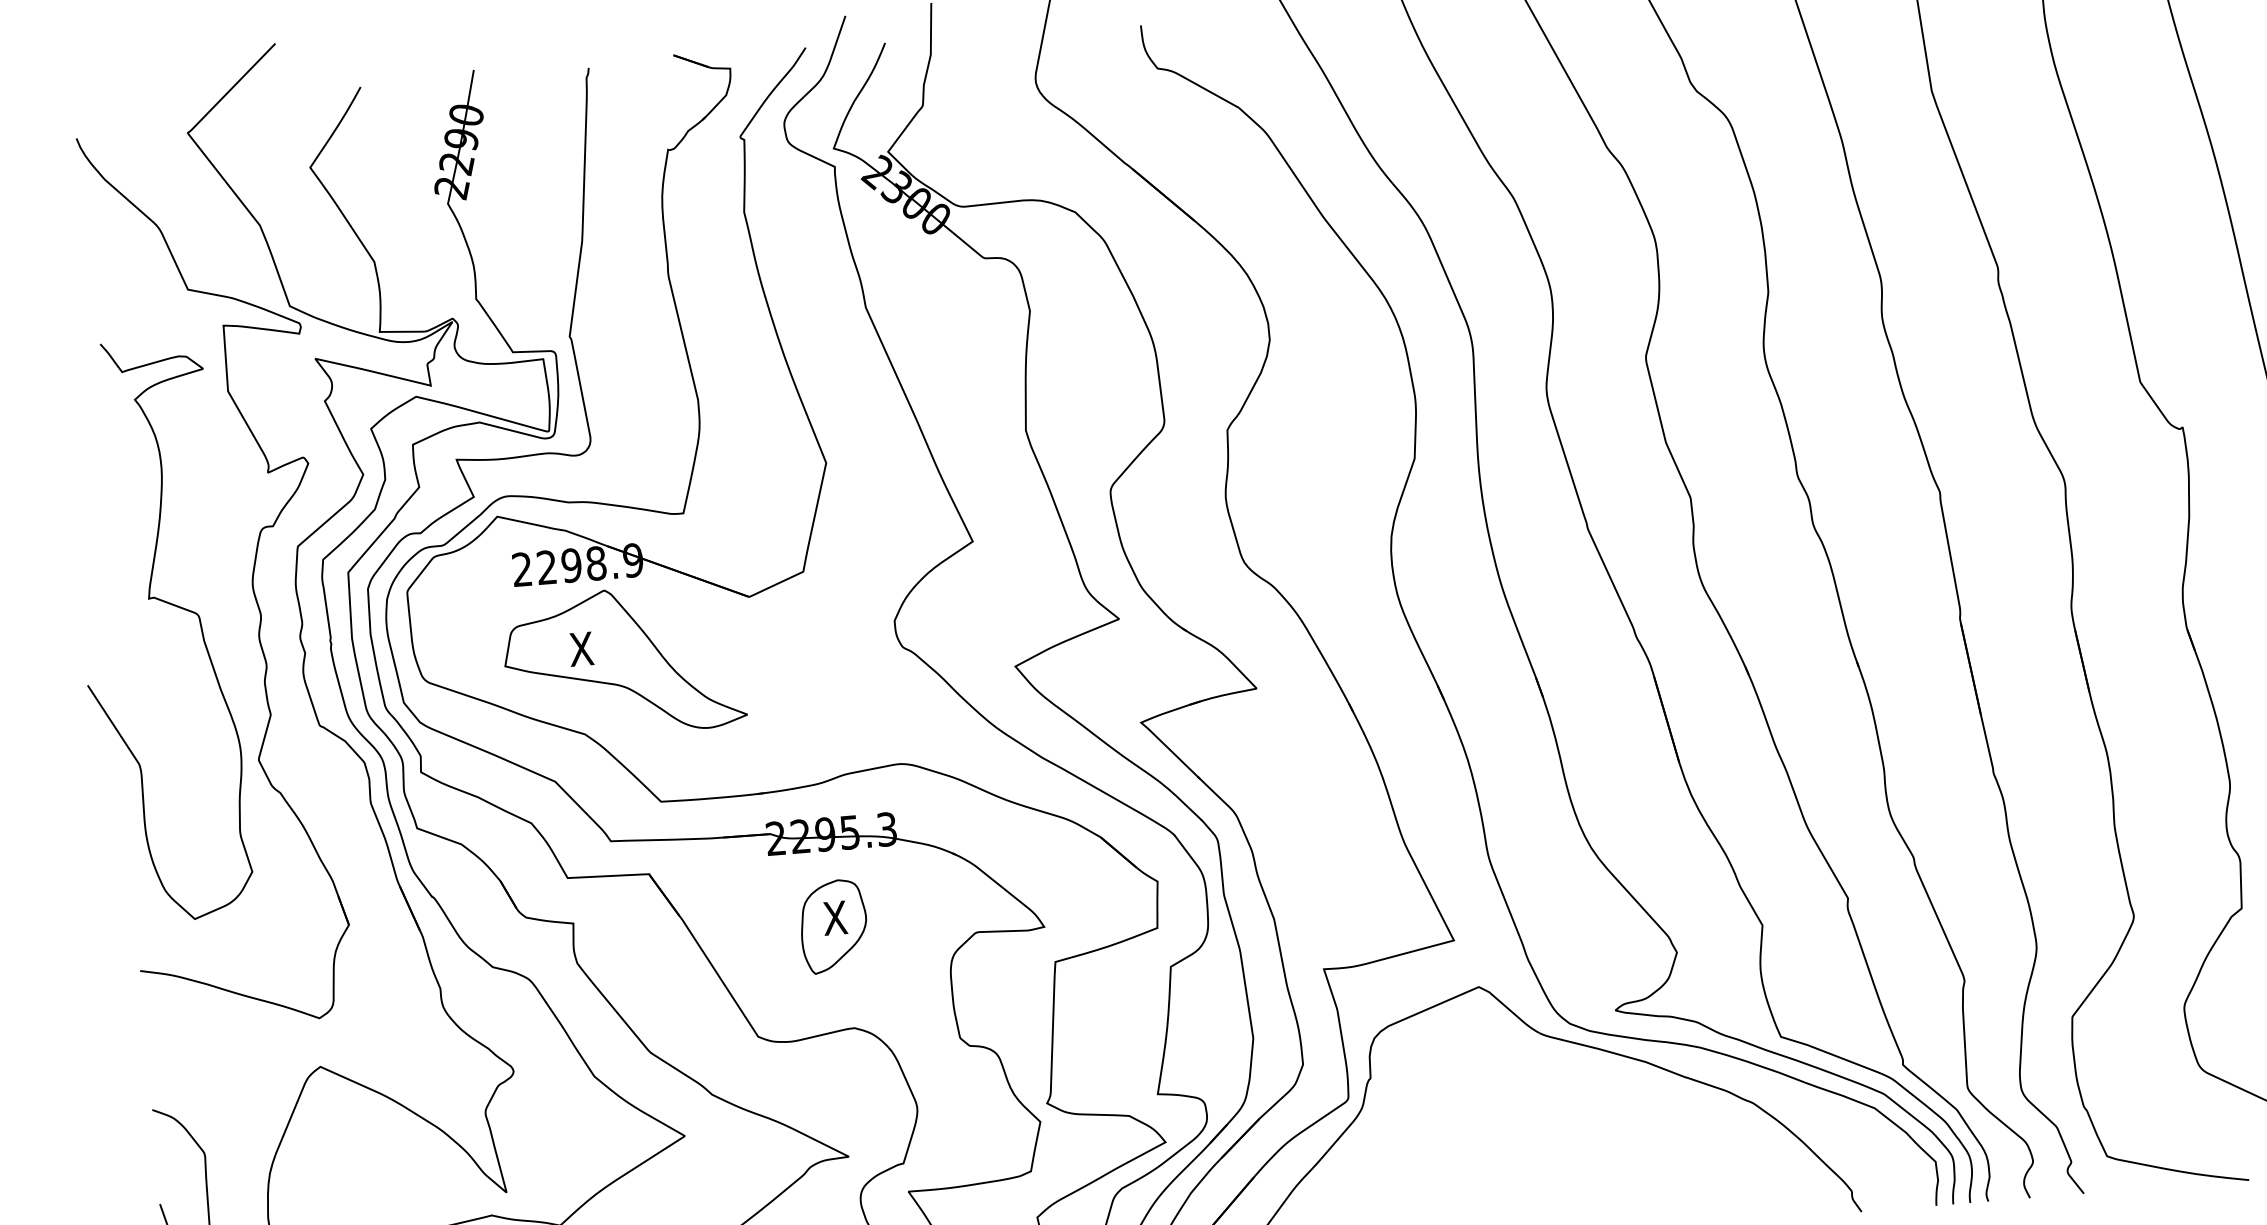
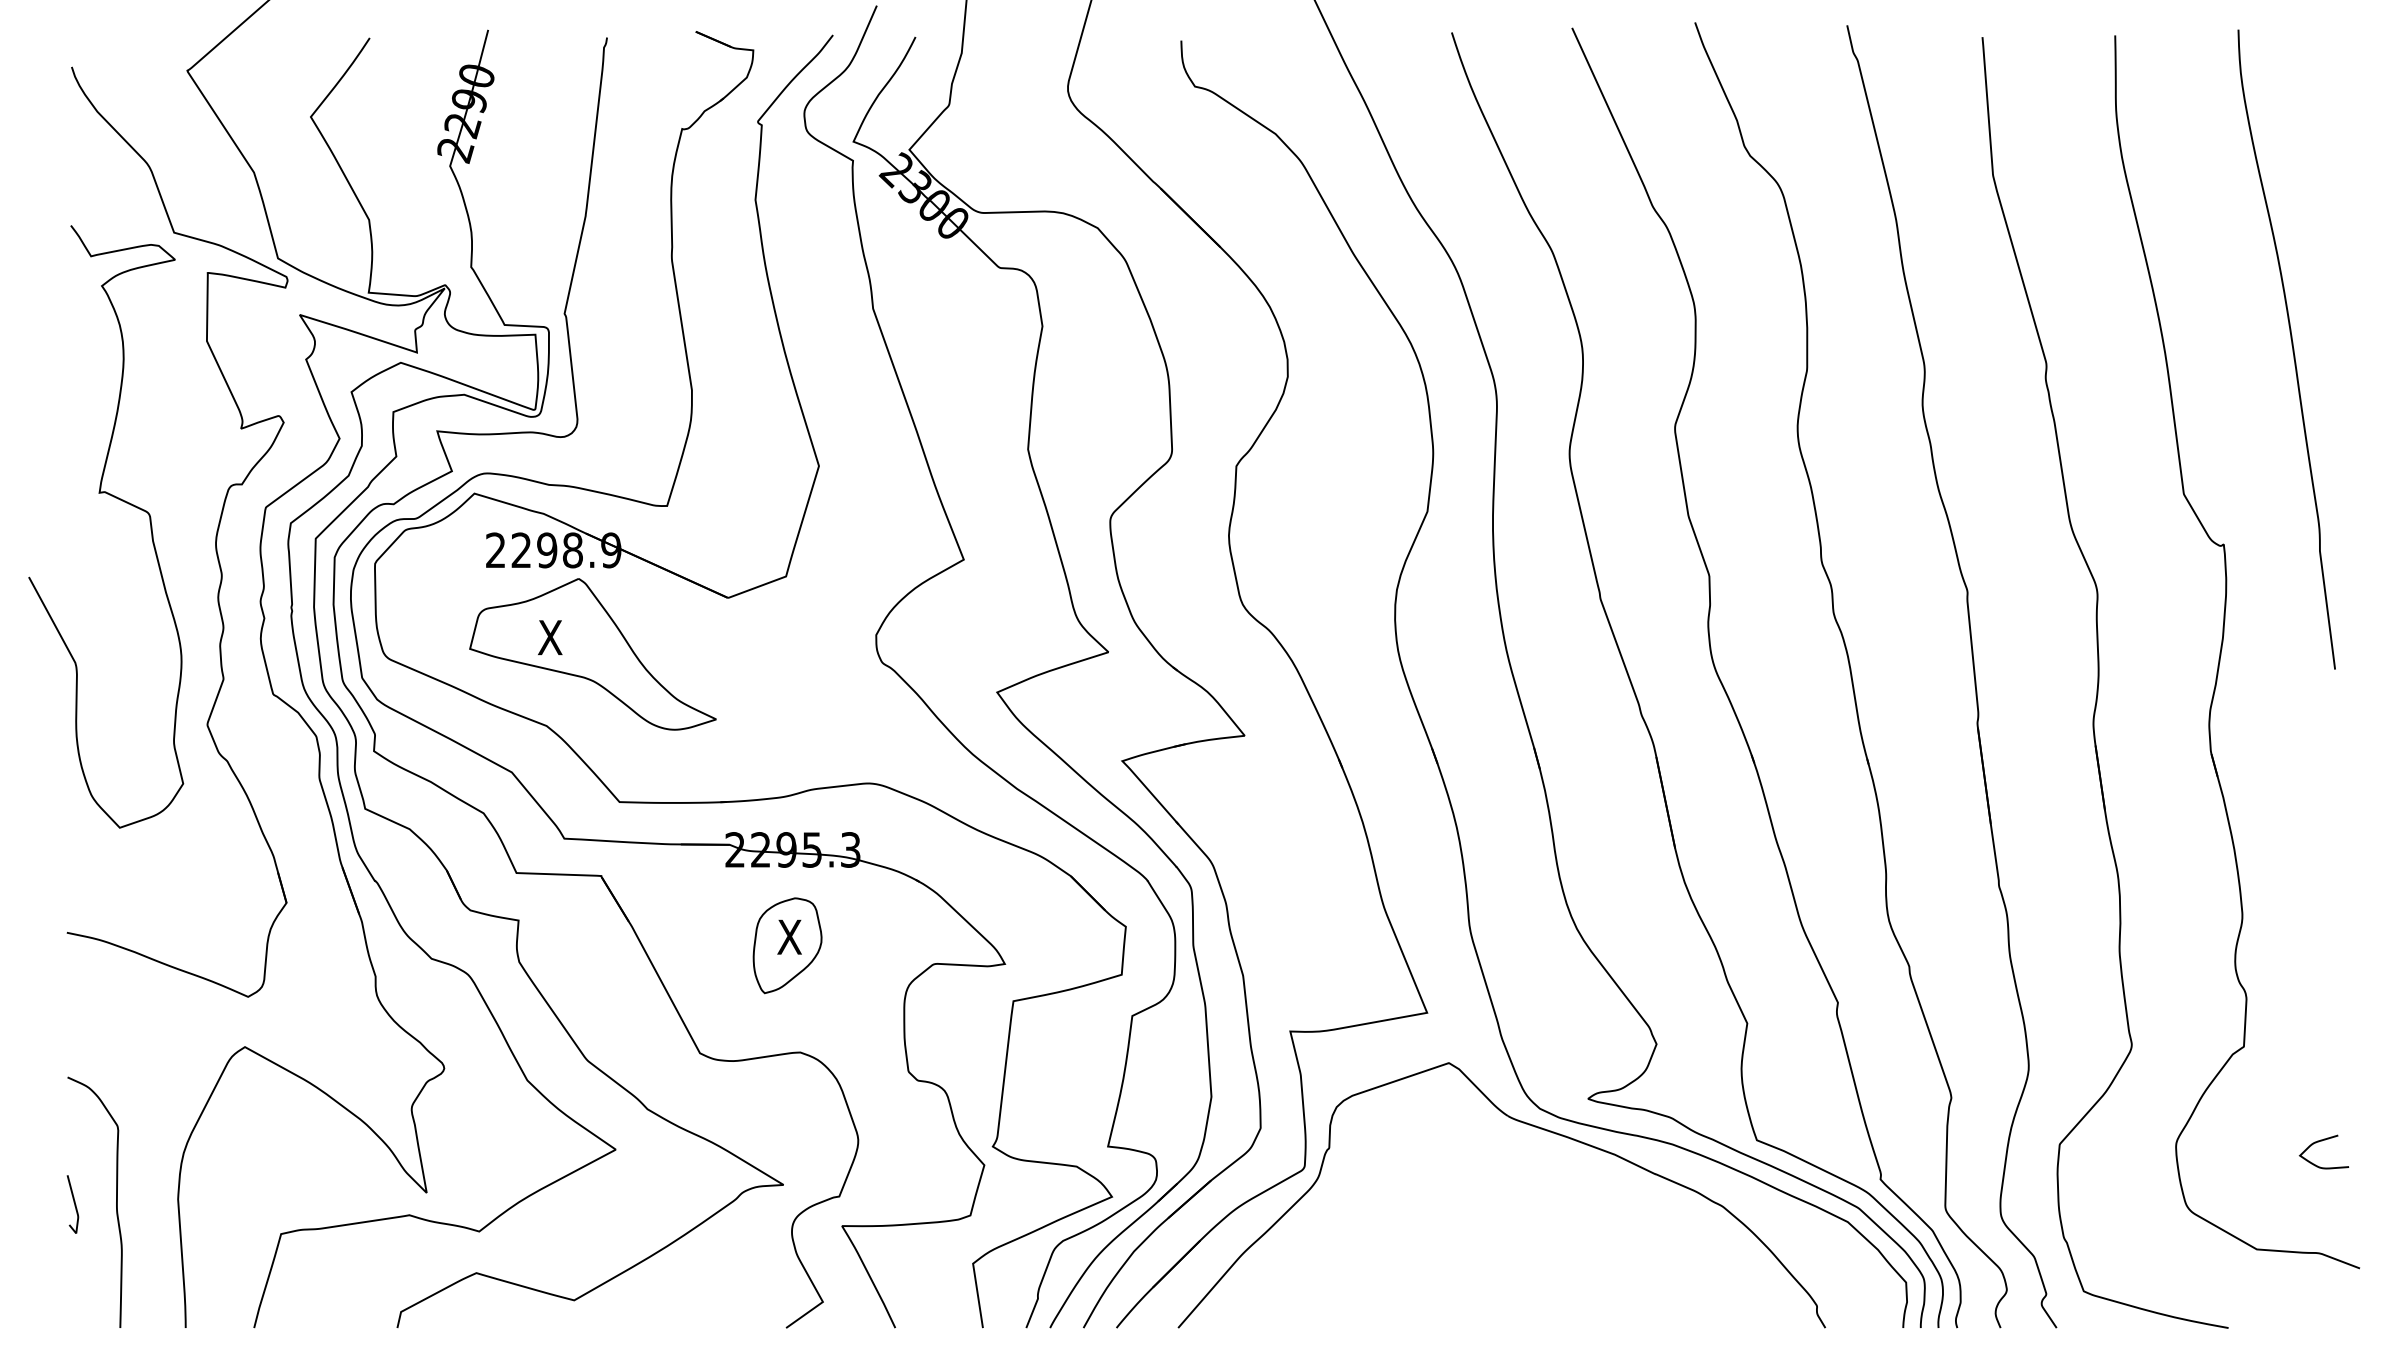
curve: (164, 602) -> (115, 498), moved

